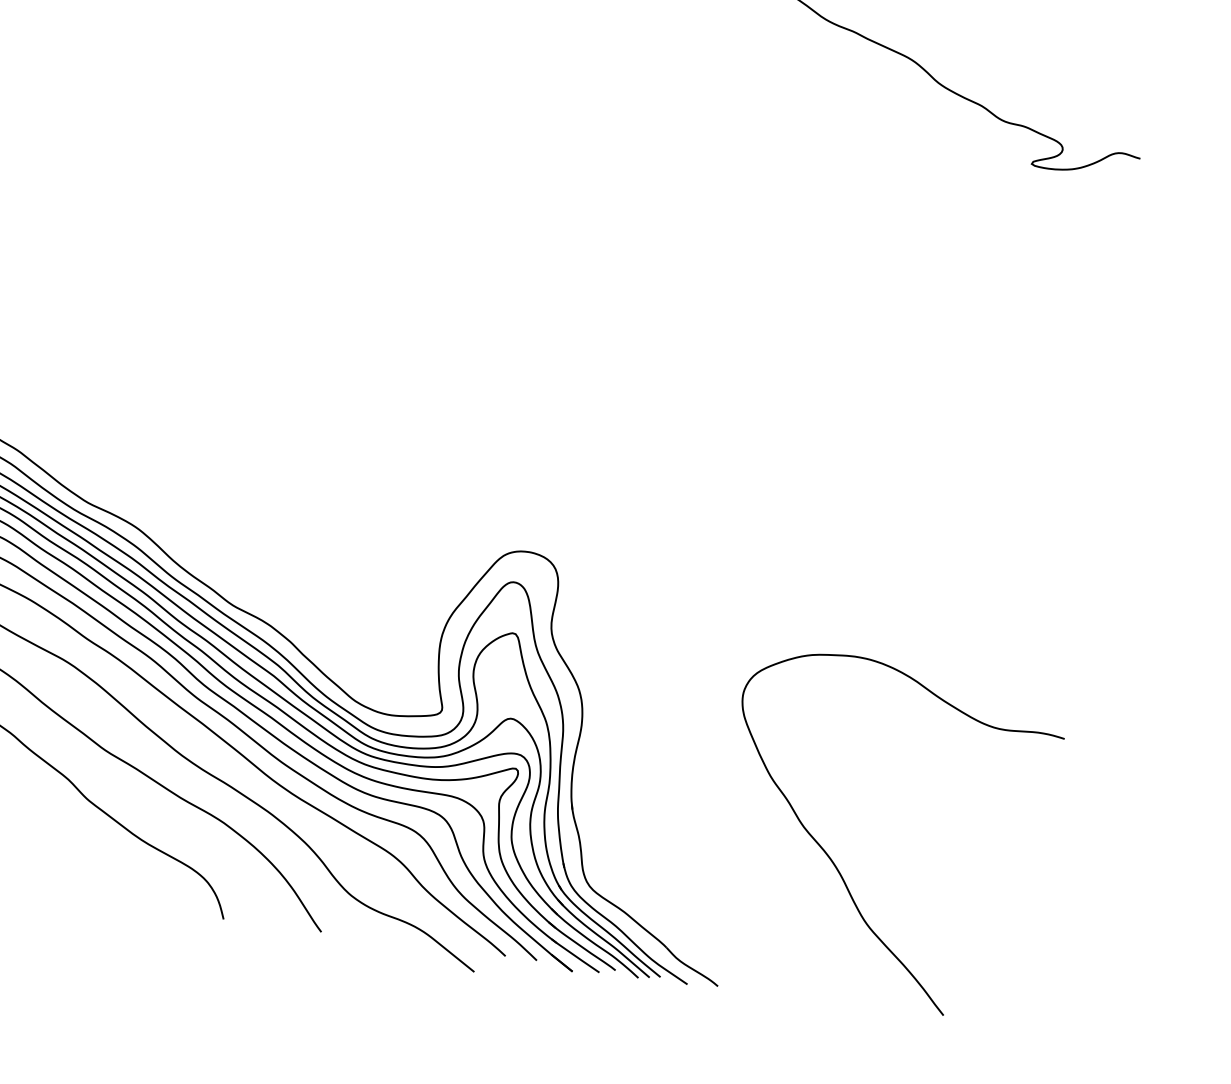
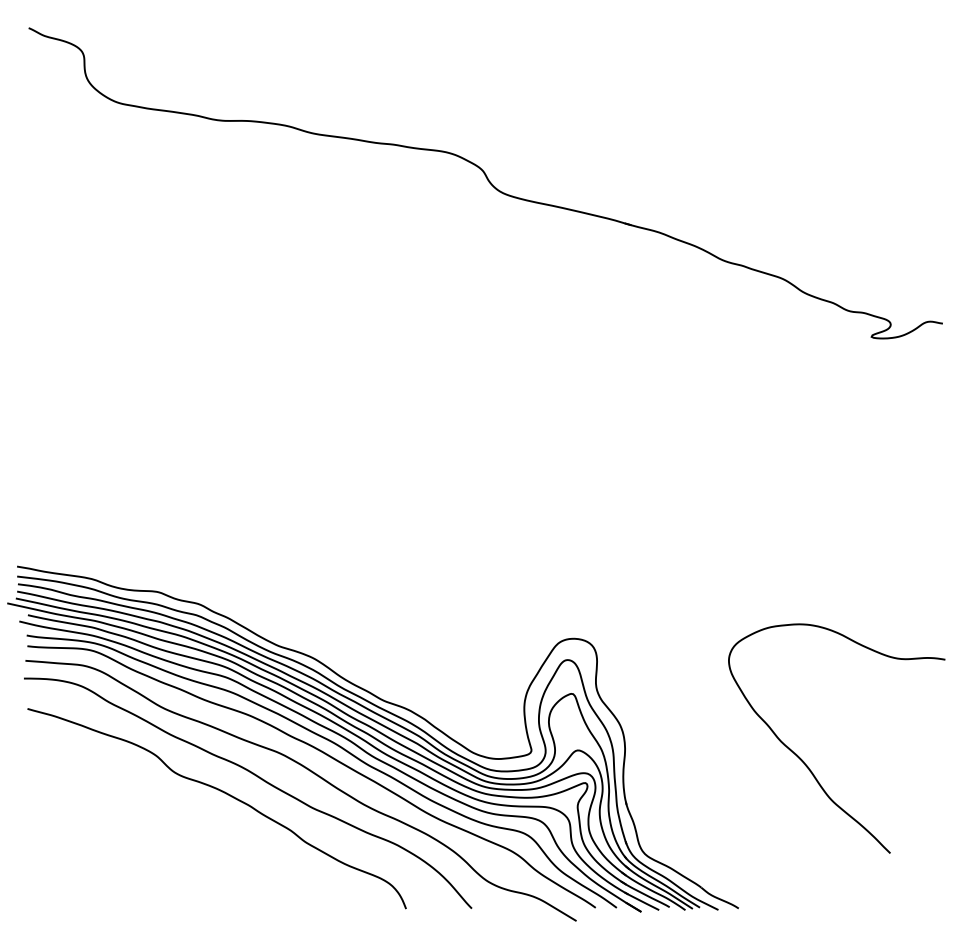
curve: (834, 861) -> (804, 761), moved

